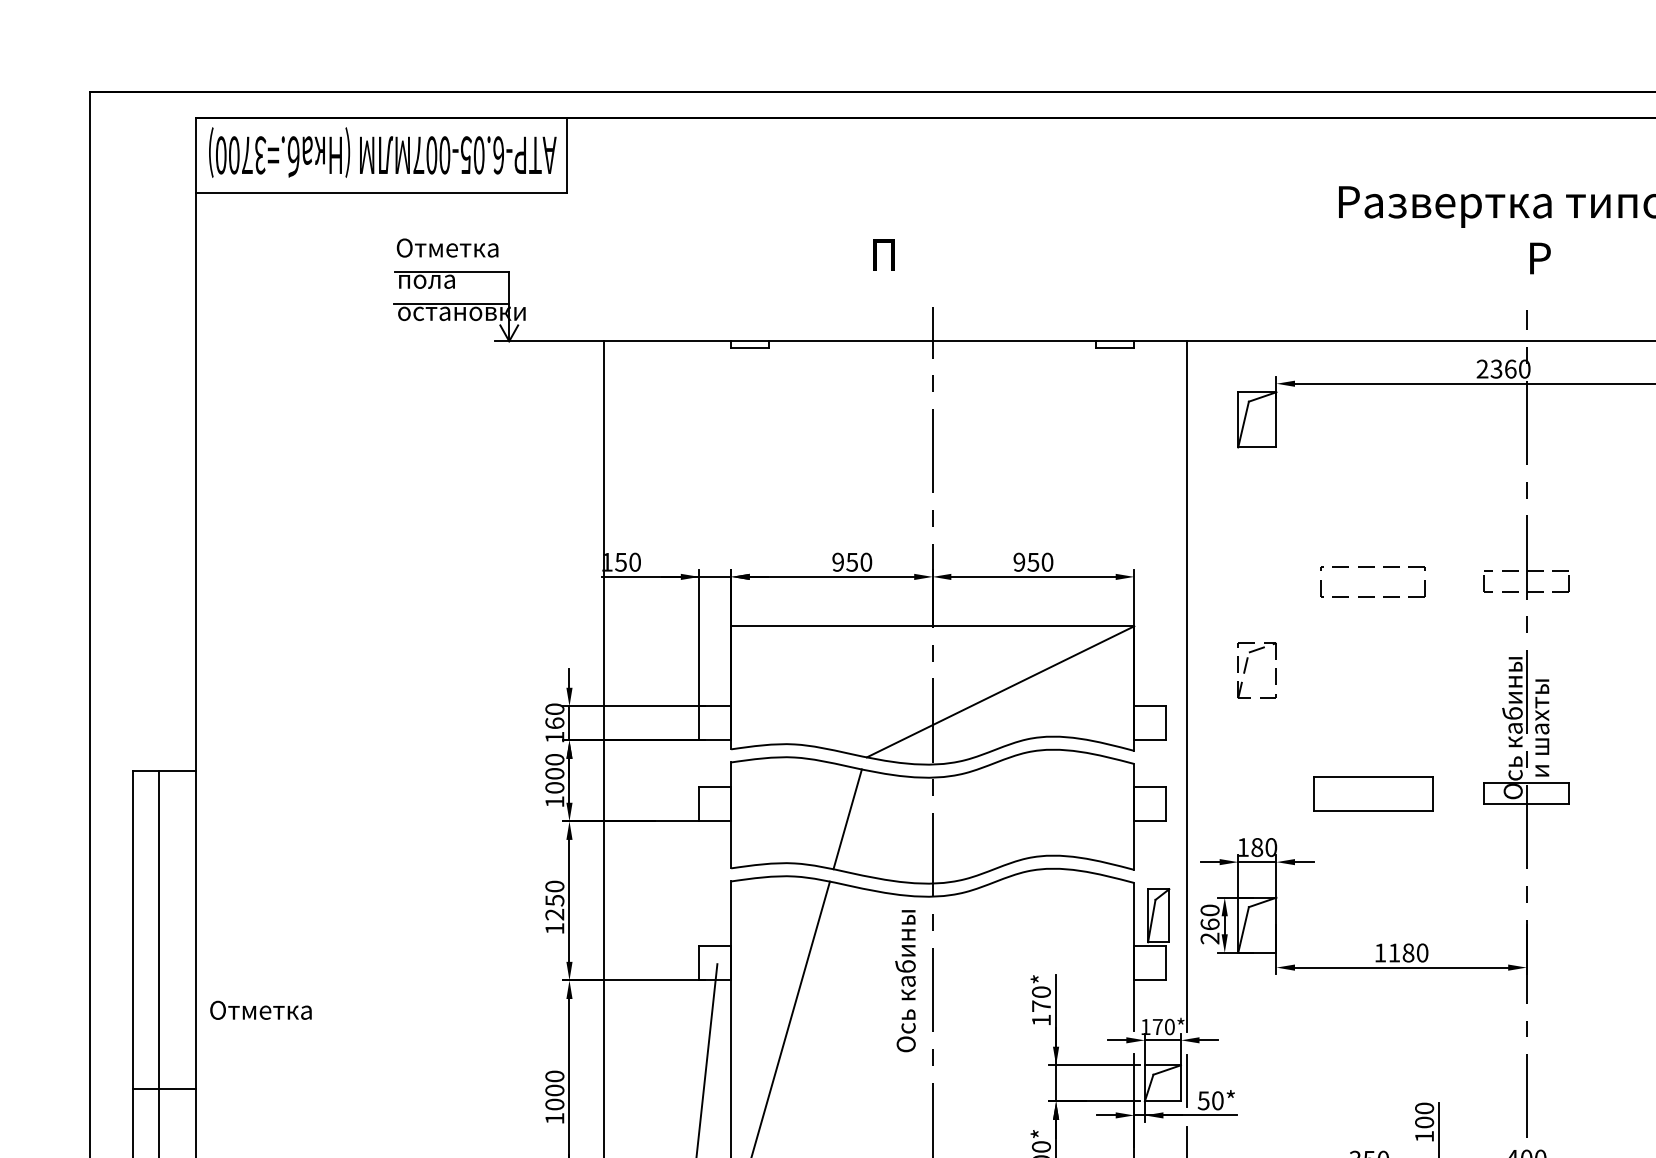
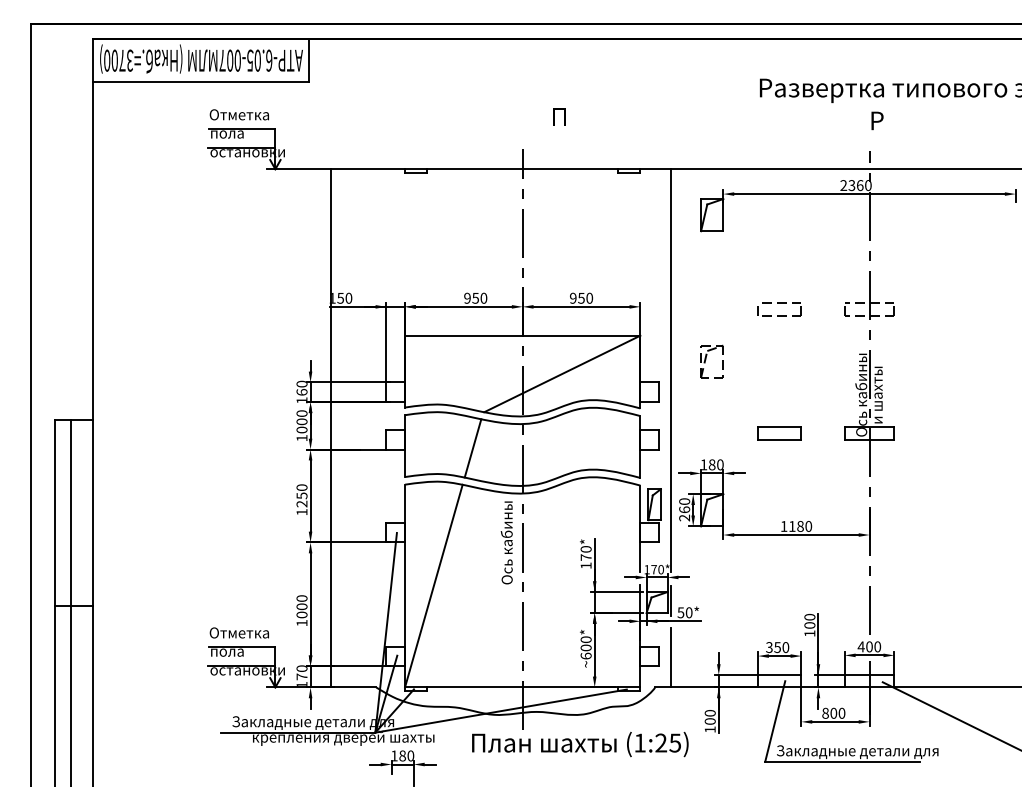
text: (884, 254) -> (559, 116), moved
part: (1372, 581) -> (779, 309), size x0.71
part: (1372, 793) -> (779, 433), size x0.62
text: (259, 1009) -> (238, 632), moved

